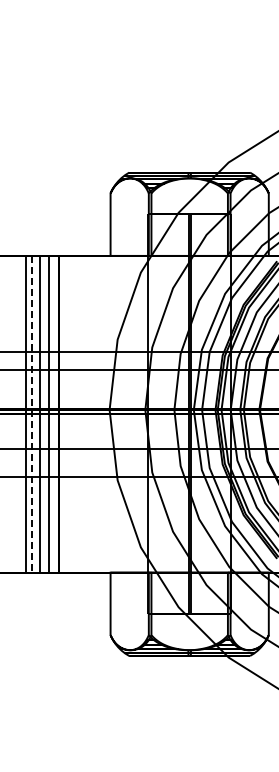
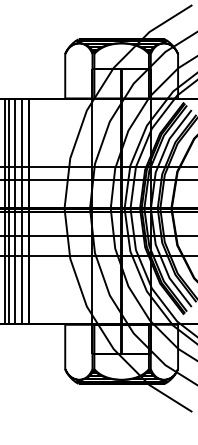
line: (32, 414) -> (9, 211), dashed -> solid

